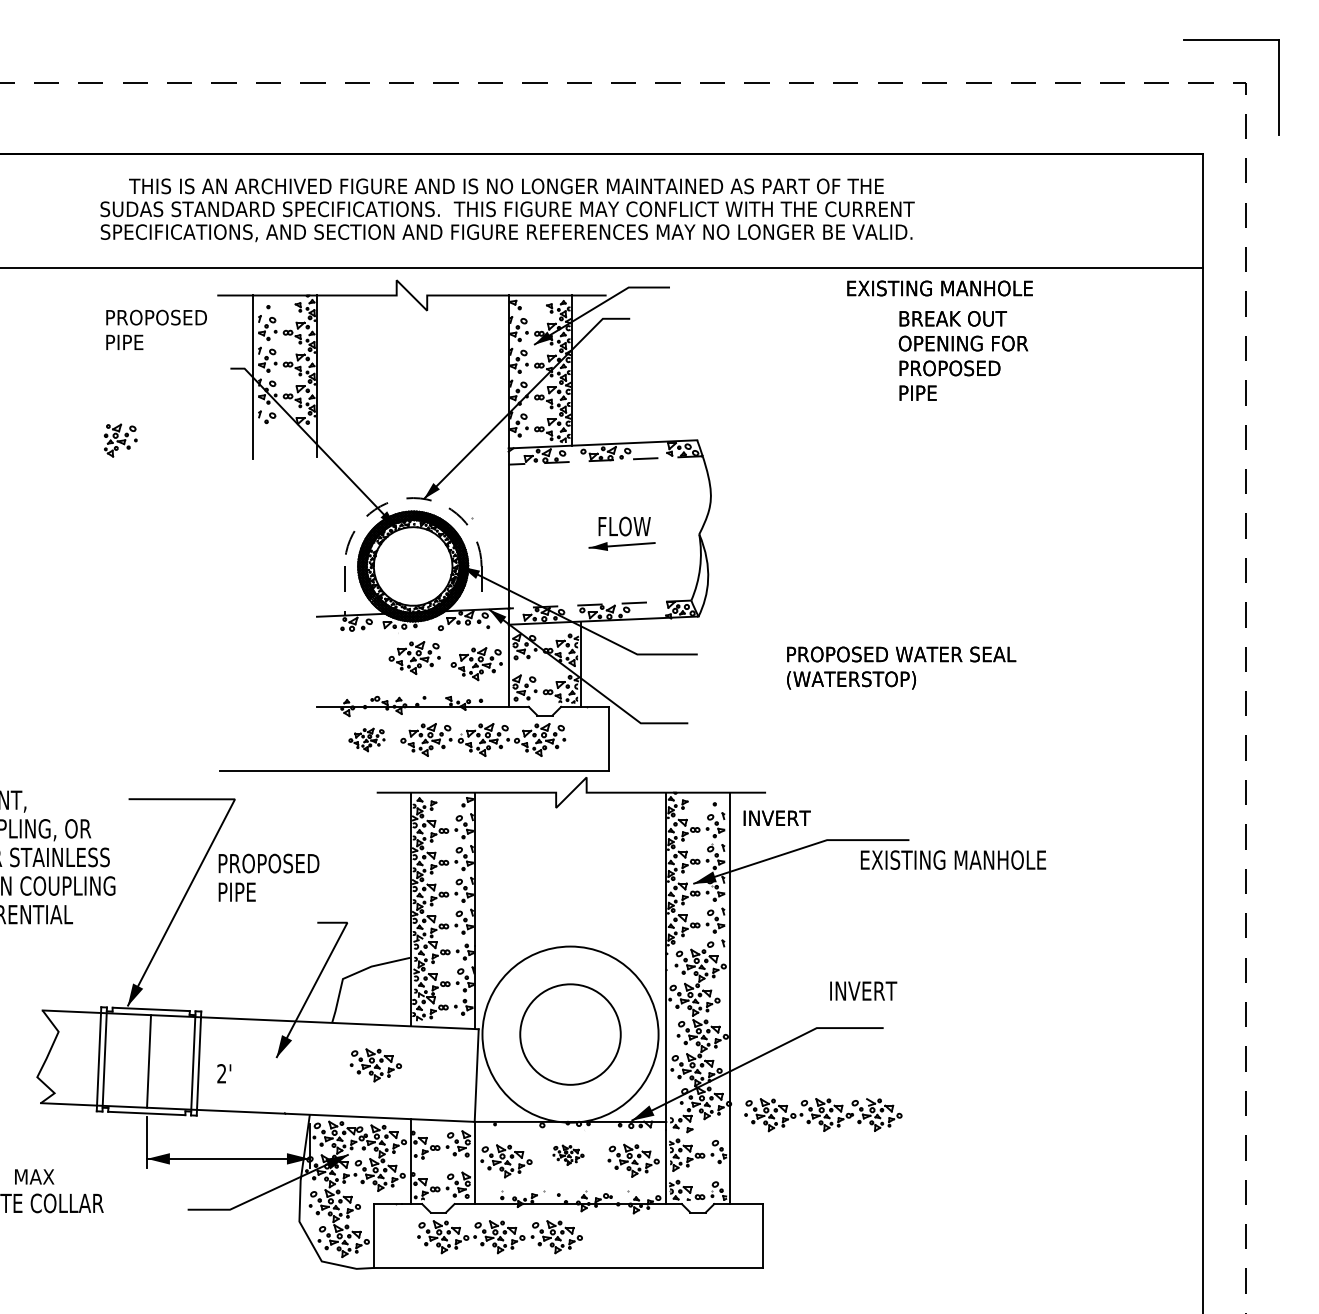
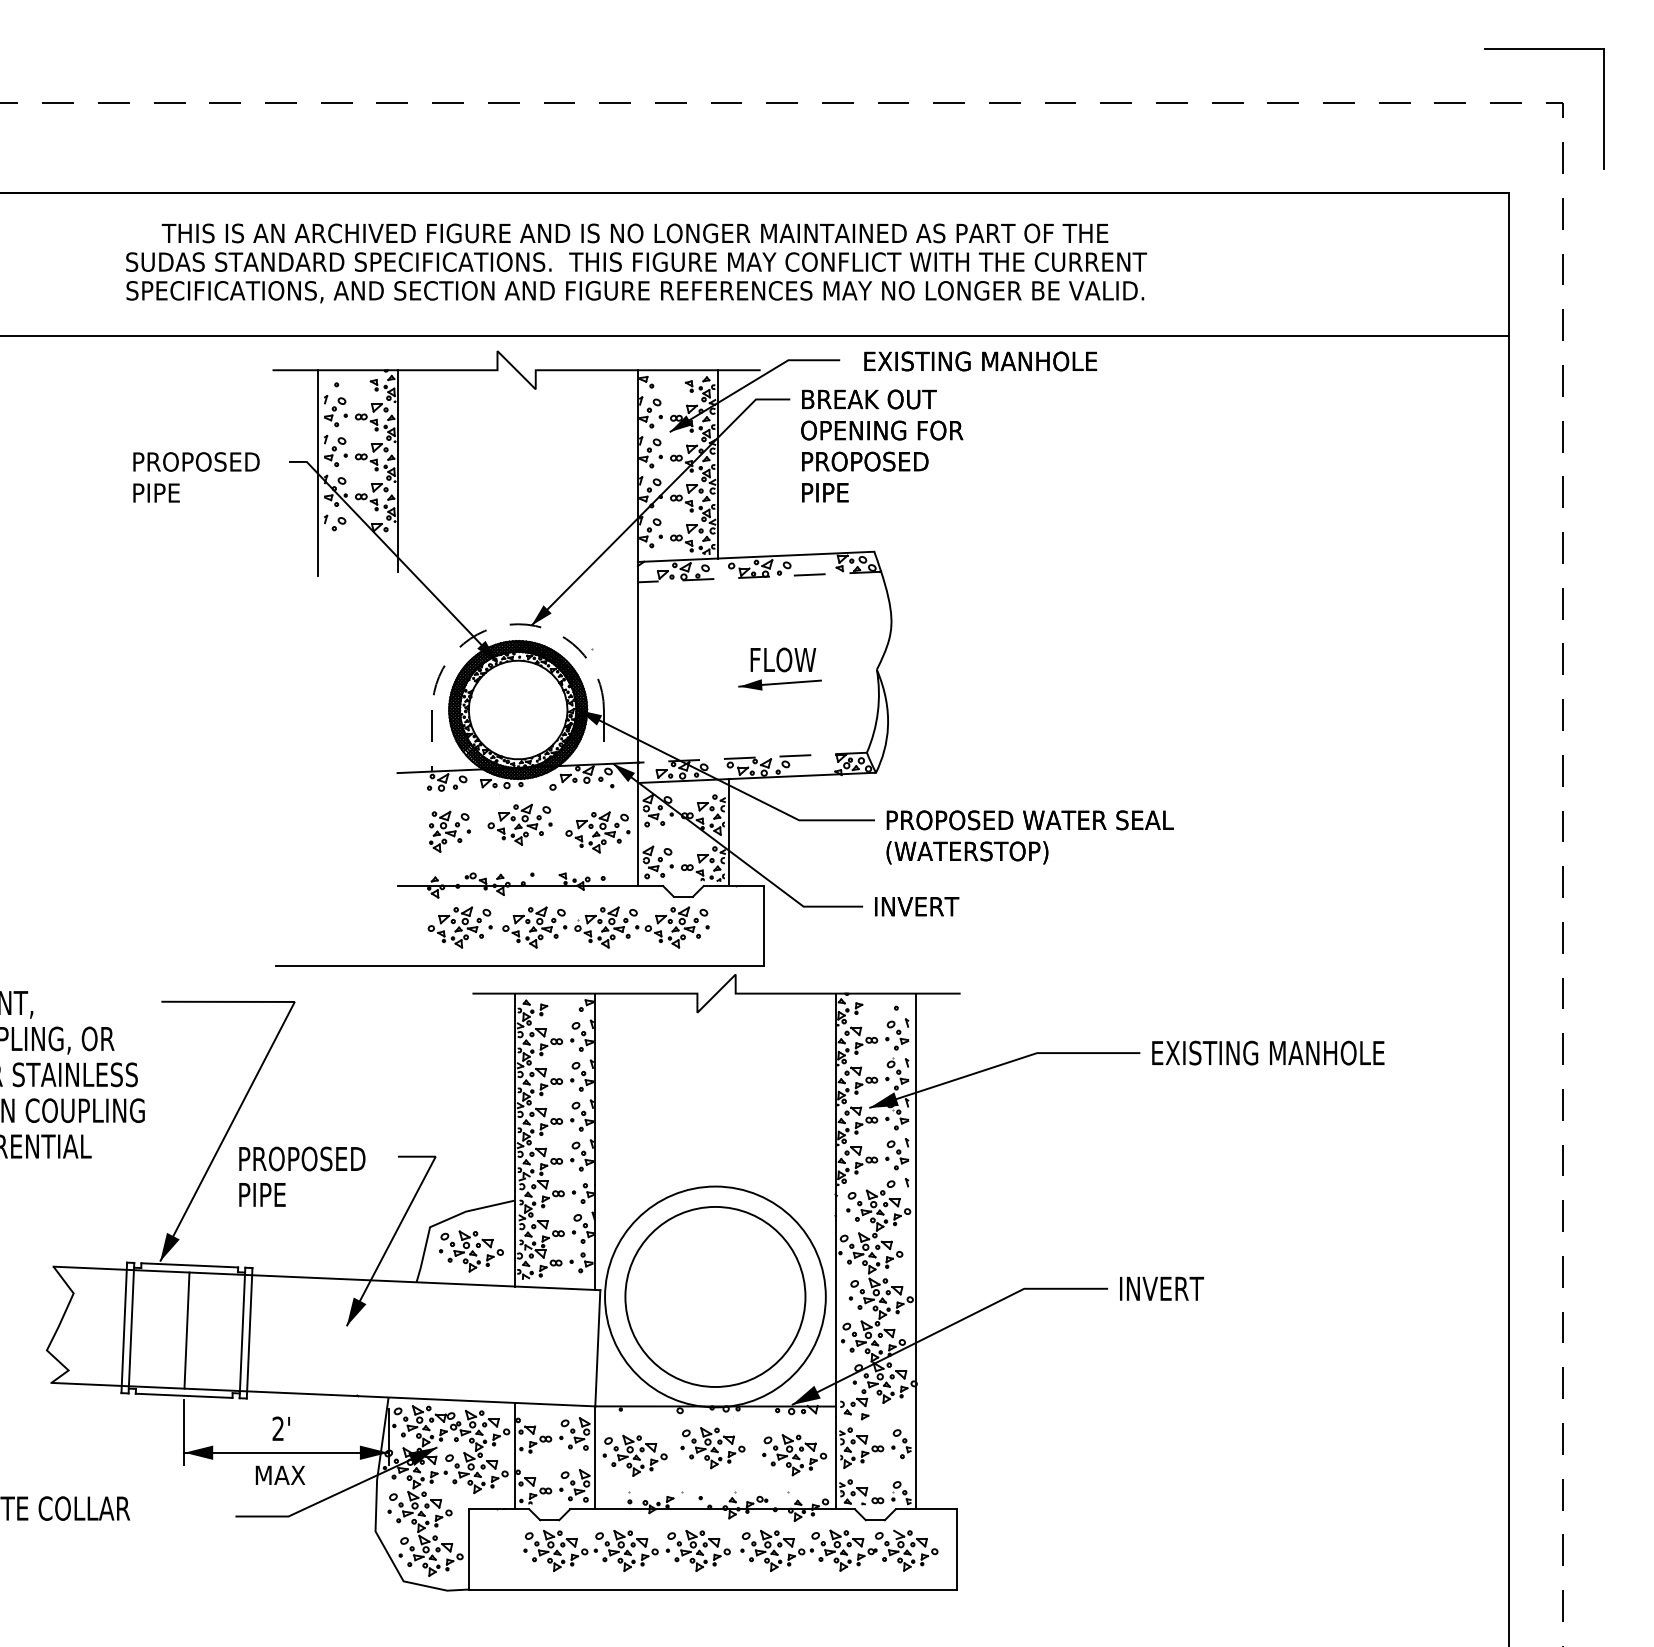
text: (939, 288) -> (979, 361), moved
text: (156, 329) -> (196, 476), moved
text: (963, 355) -> (882, 445), moved
part: (120, 440) -> (449, 831), moved
text: (901, 667) -> (1030, 836), moved
part: (366, 739) -> (459, 926), size x1.43
text: (776, 817) -> (916, 905), moved
text: (953, 859) -> (1268, 1052), moved
text: (268, 877) -> (301, 1176), moved
text: (863, 990) -> (1161, 1288), moved
circle: (570, 1034) -> (715, 1296), size x1.43
part: (375, 1065) -> (470, 1251), moved
text: (224, 1073) -> (281, 1428), moved
part: (823, 1115) -> (839, 1551), moved
part: (568, 1155) -> (712, 1448), size x1.67
text: (34, 1176) -> (280, 1474), moved

